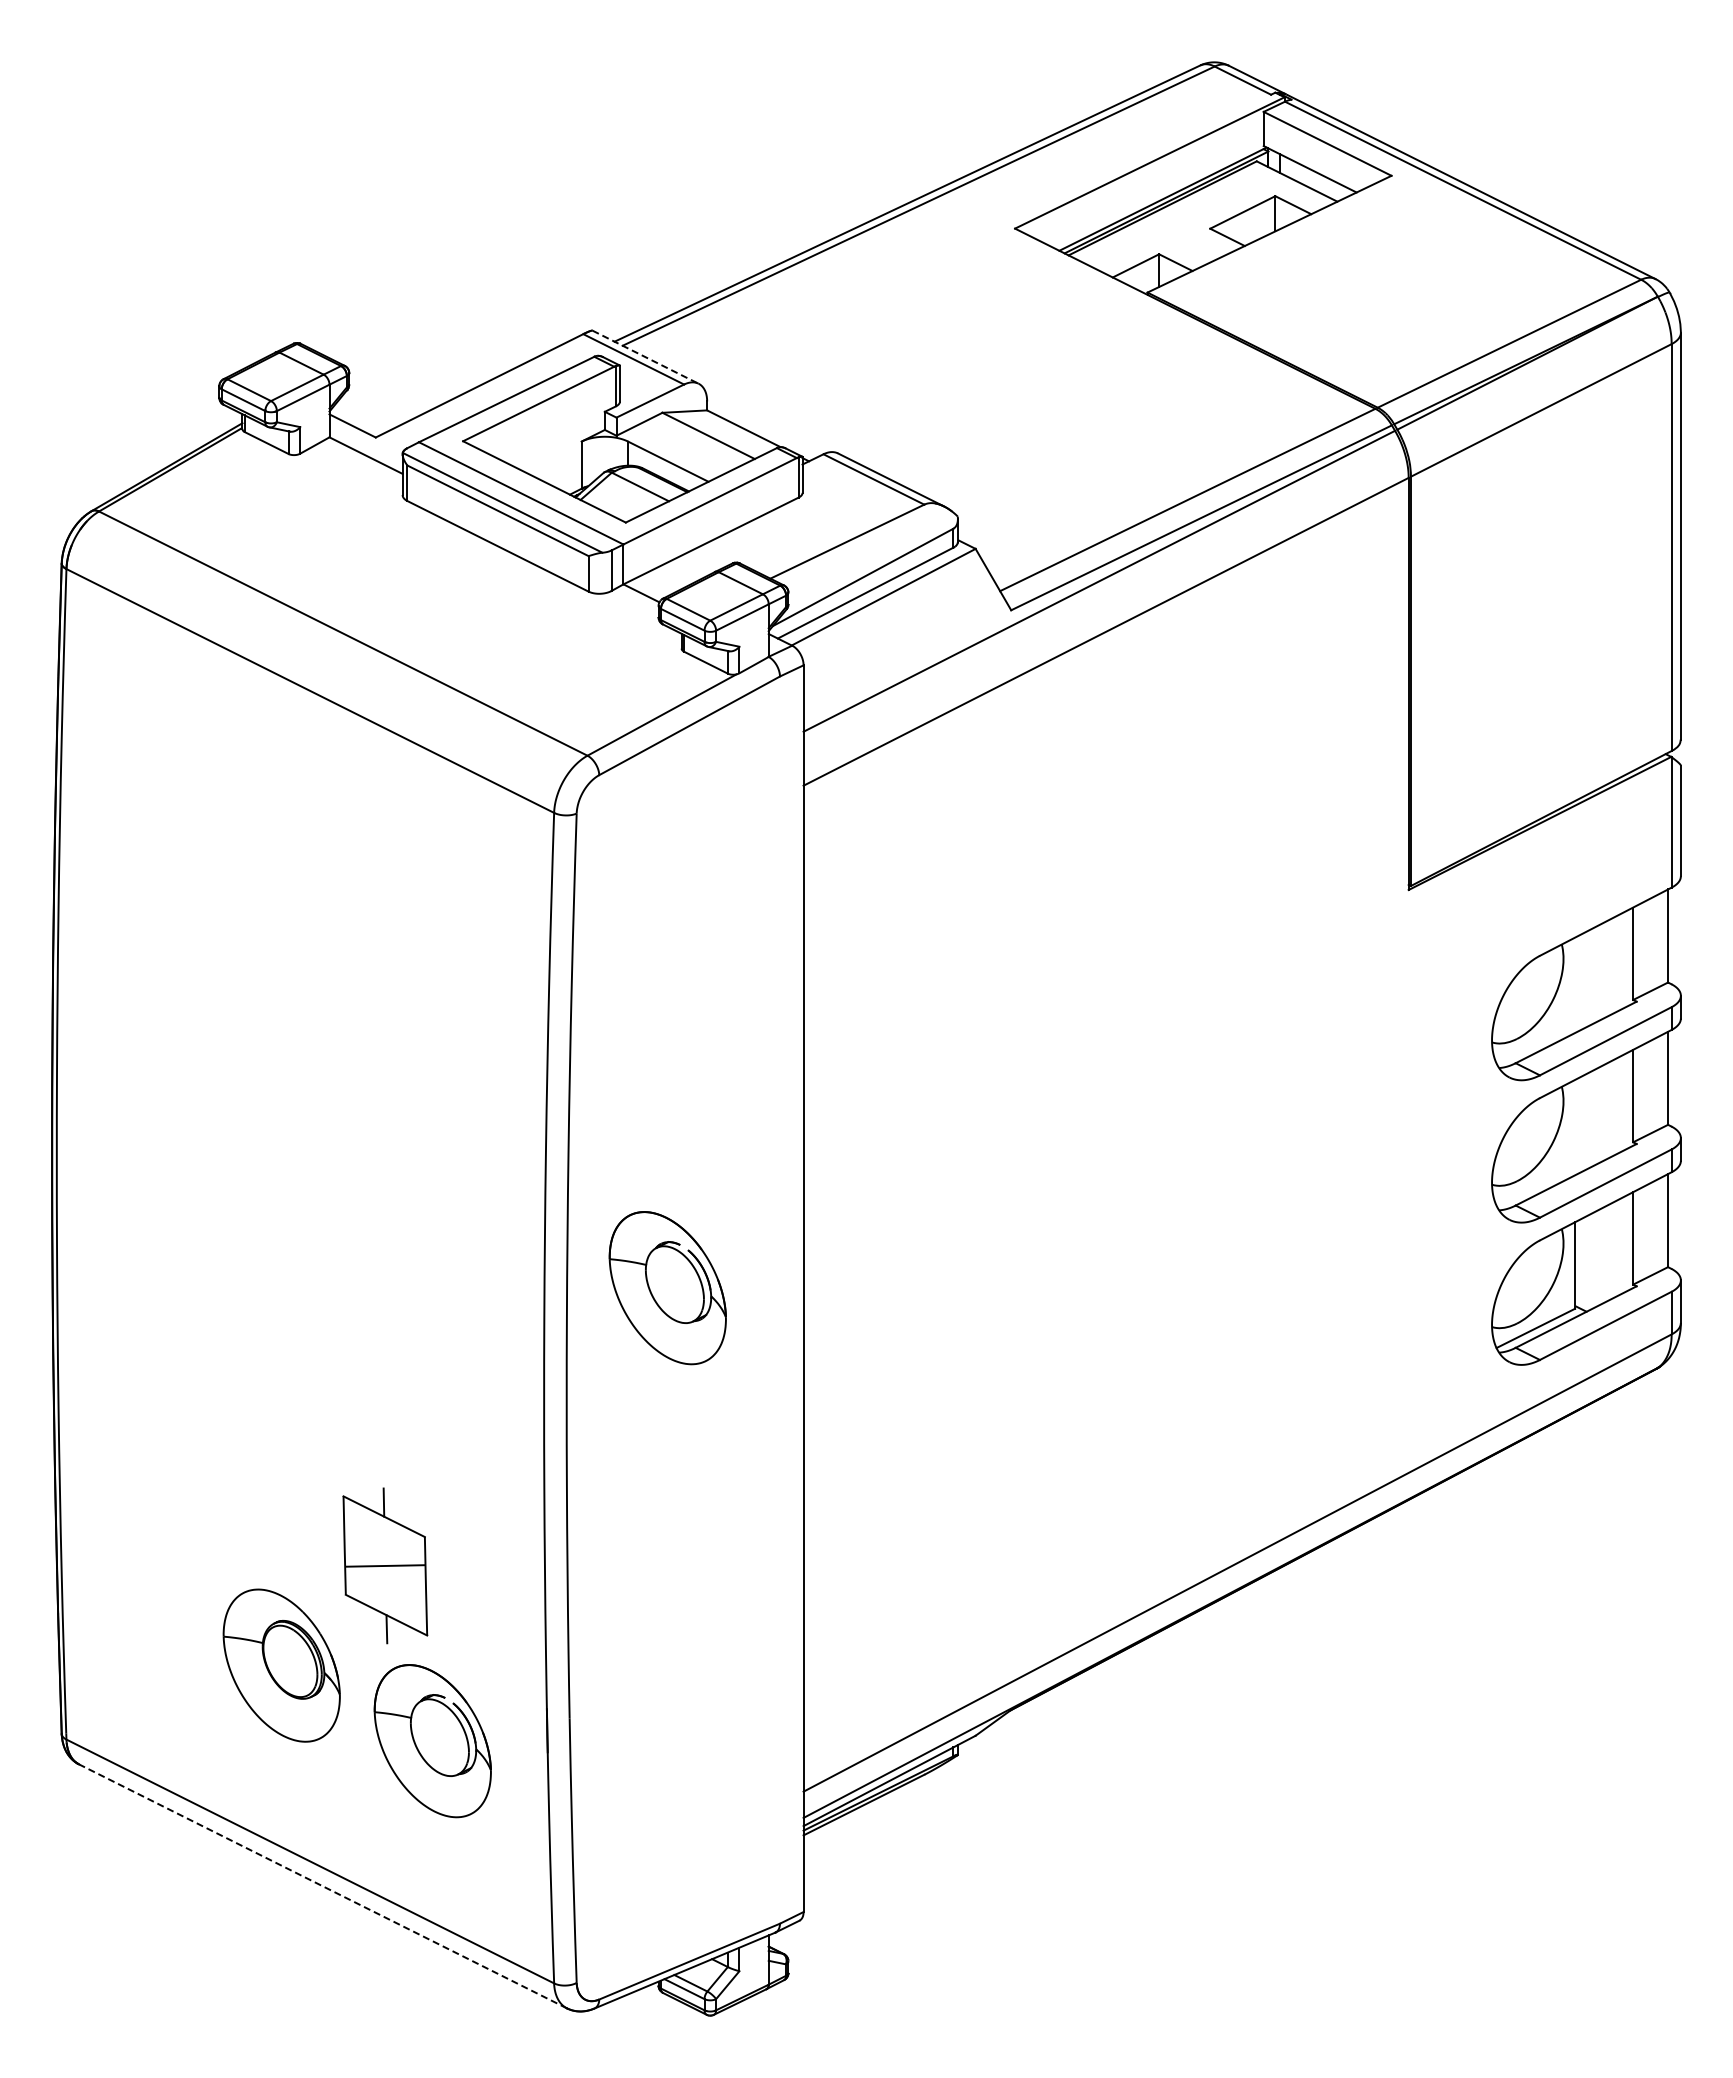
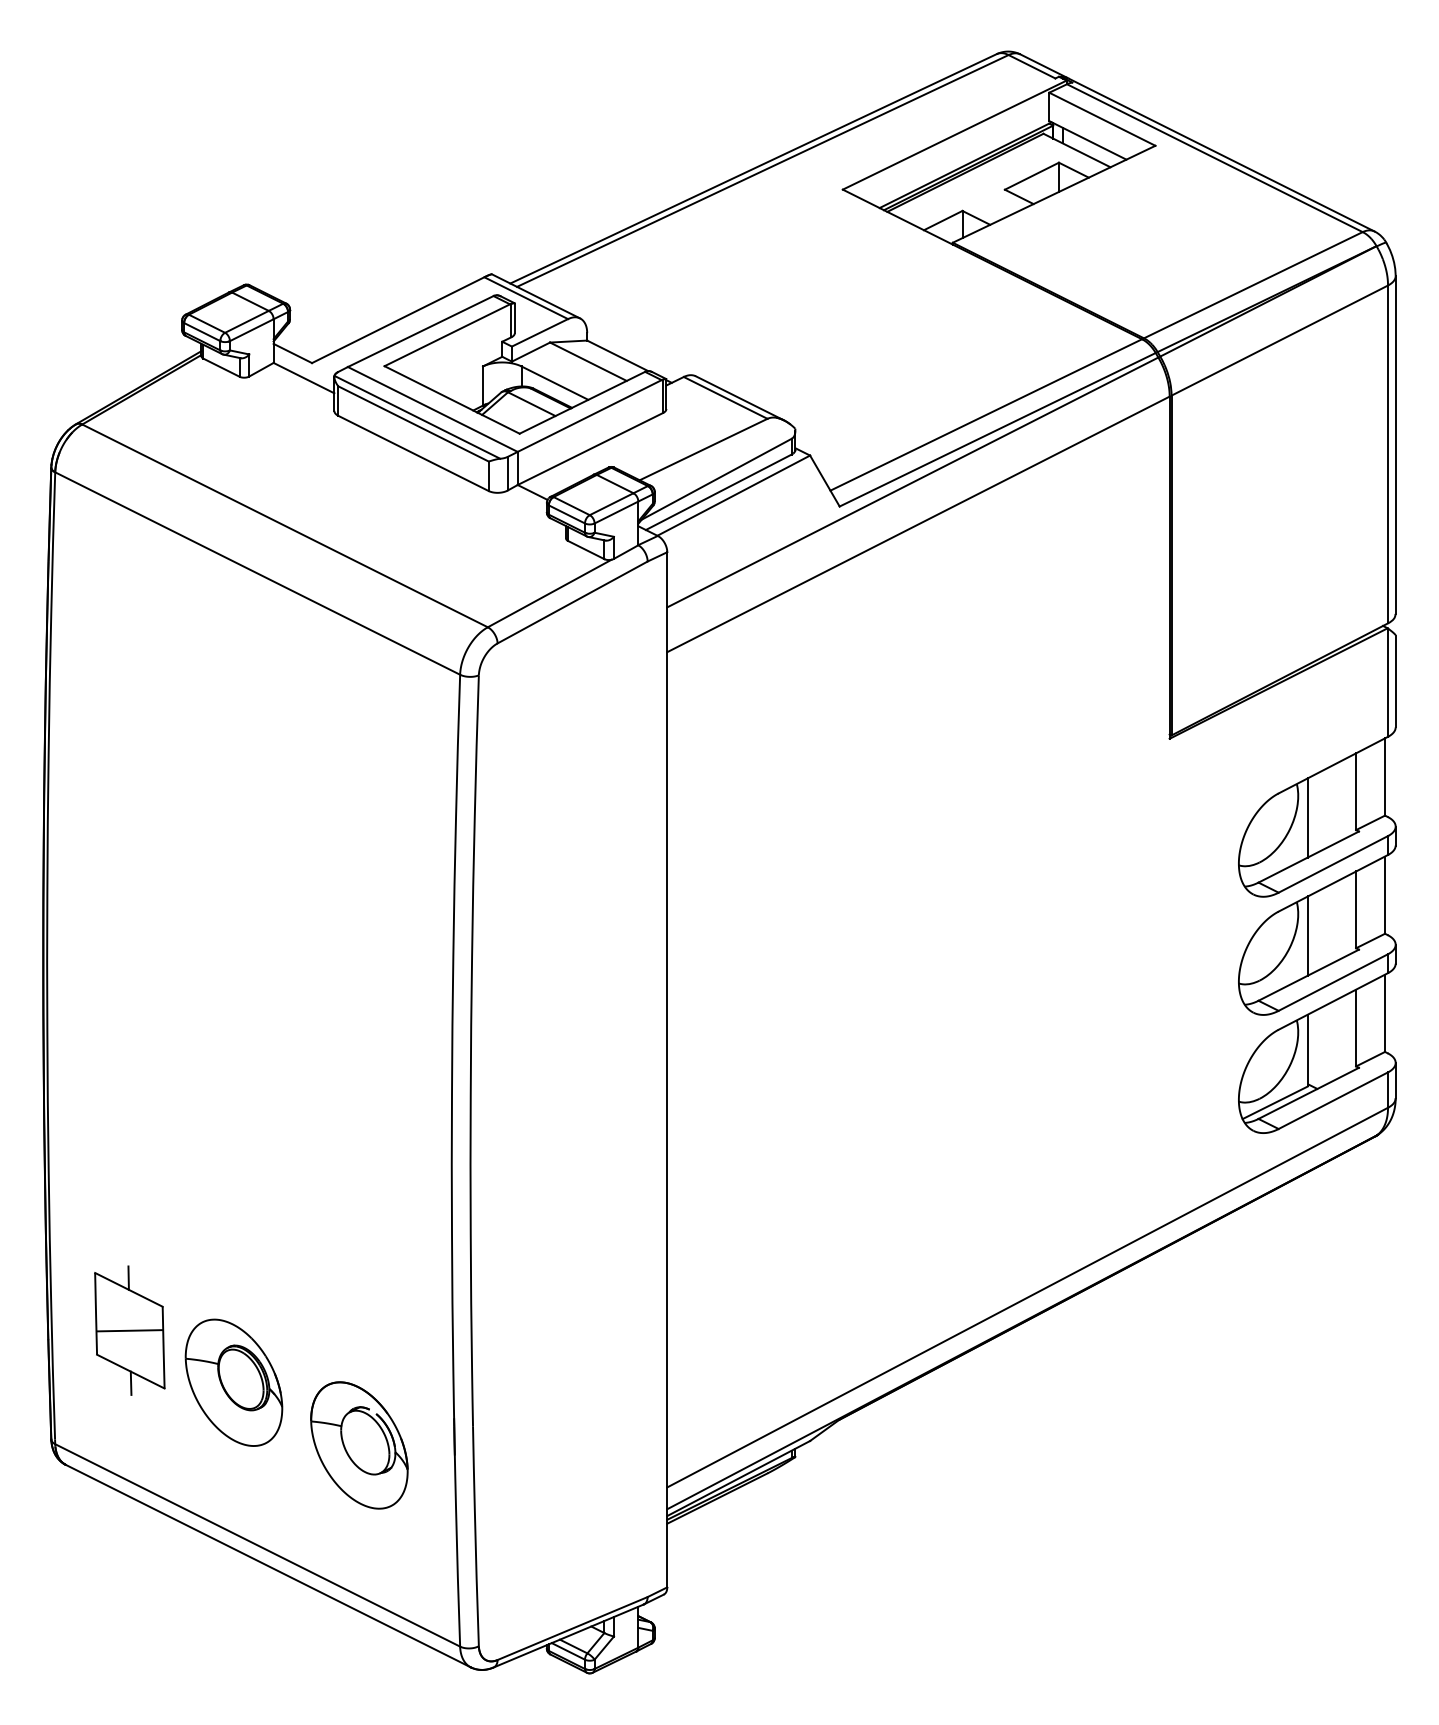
line: (646, 357) -> (536, 296), dashed -> solid
line: (1575, 985) -> (1308, 818), added
line: (1575, 1127) -> (1308, 935), added
part: (667, 1288) -> (554, 1069), removed
part: (385, 1565) -> (129, 1330), moved
line: (323, 1886) -> (268, 1566), dashed -> solid

